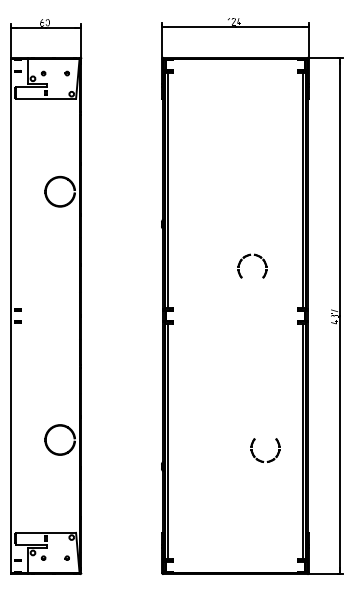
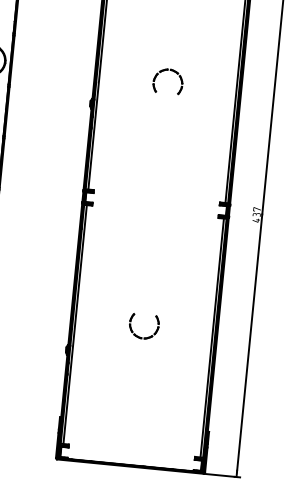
part: (248, 256) -> (165, 71), moved
part: (263, 460) -> (141, 336), moved

